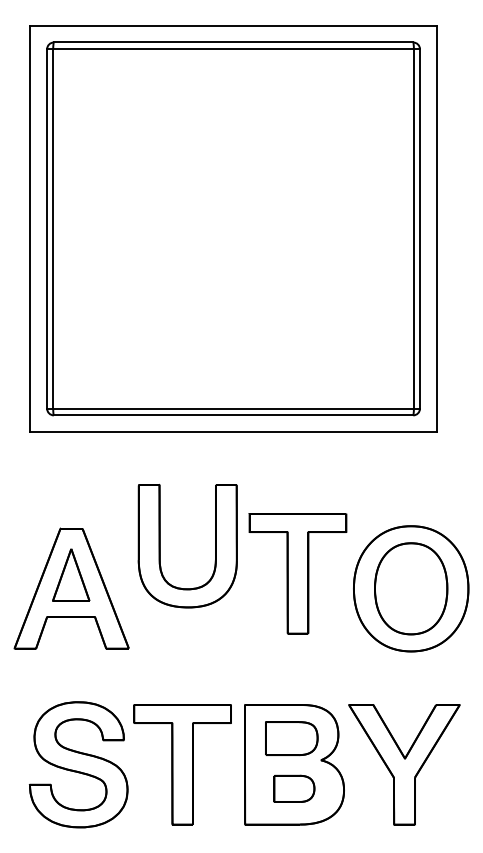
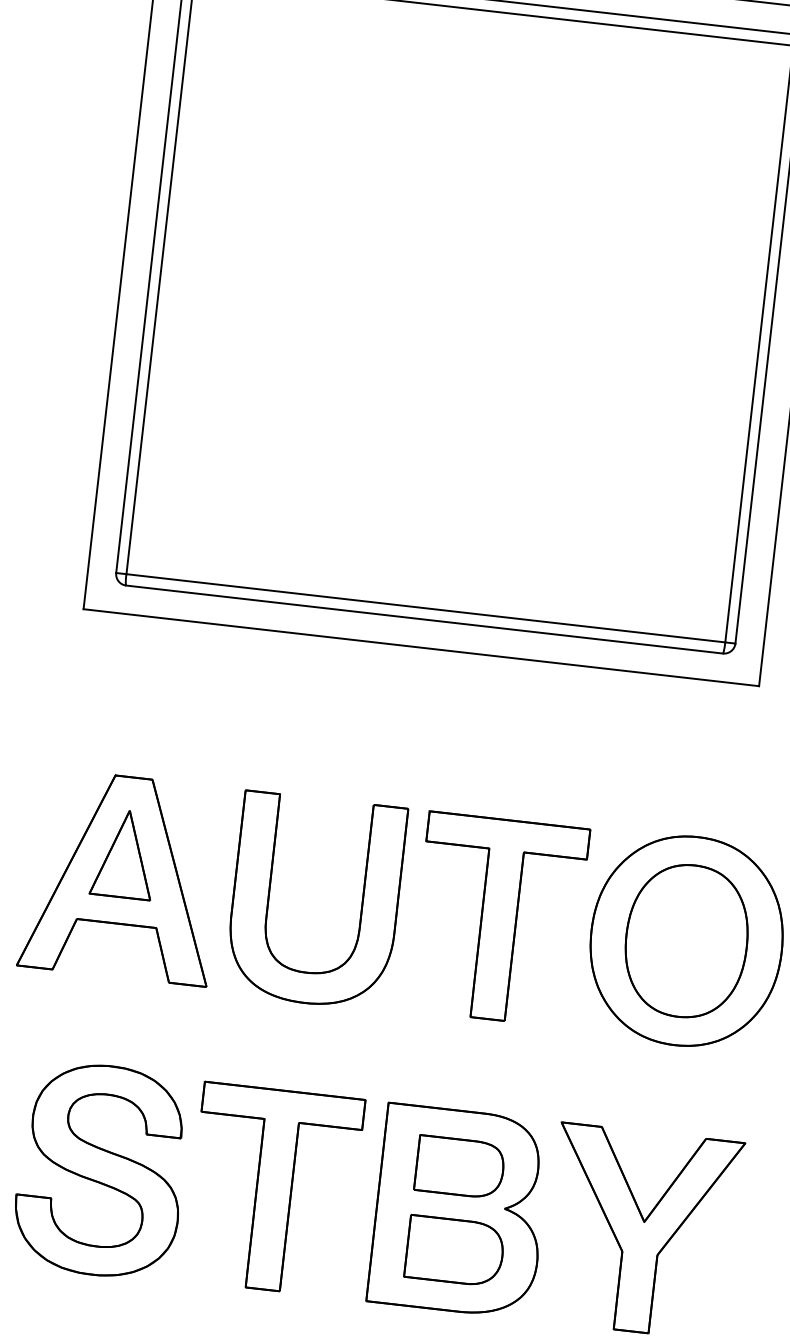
part: (160, 546) -> (270, 896), moved
part: (297, 573) -> (497, 919), moved
part: (294, 788) -> (455, 1250), size x1.43

